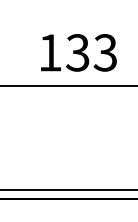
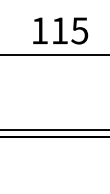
text: (91, 52) -> (69, 30), 133 -> 115

